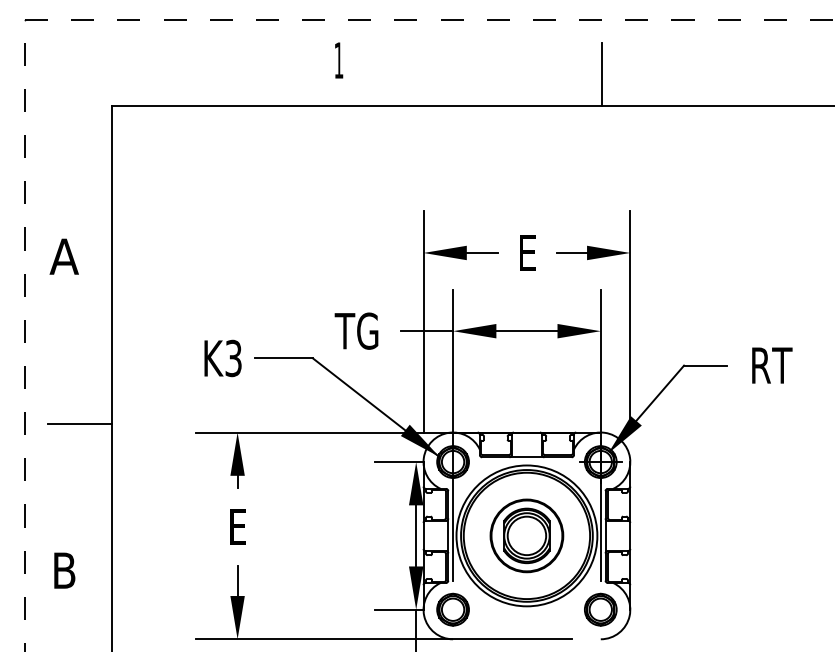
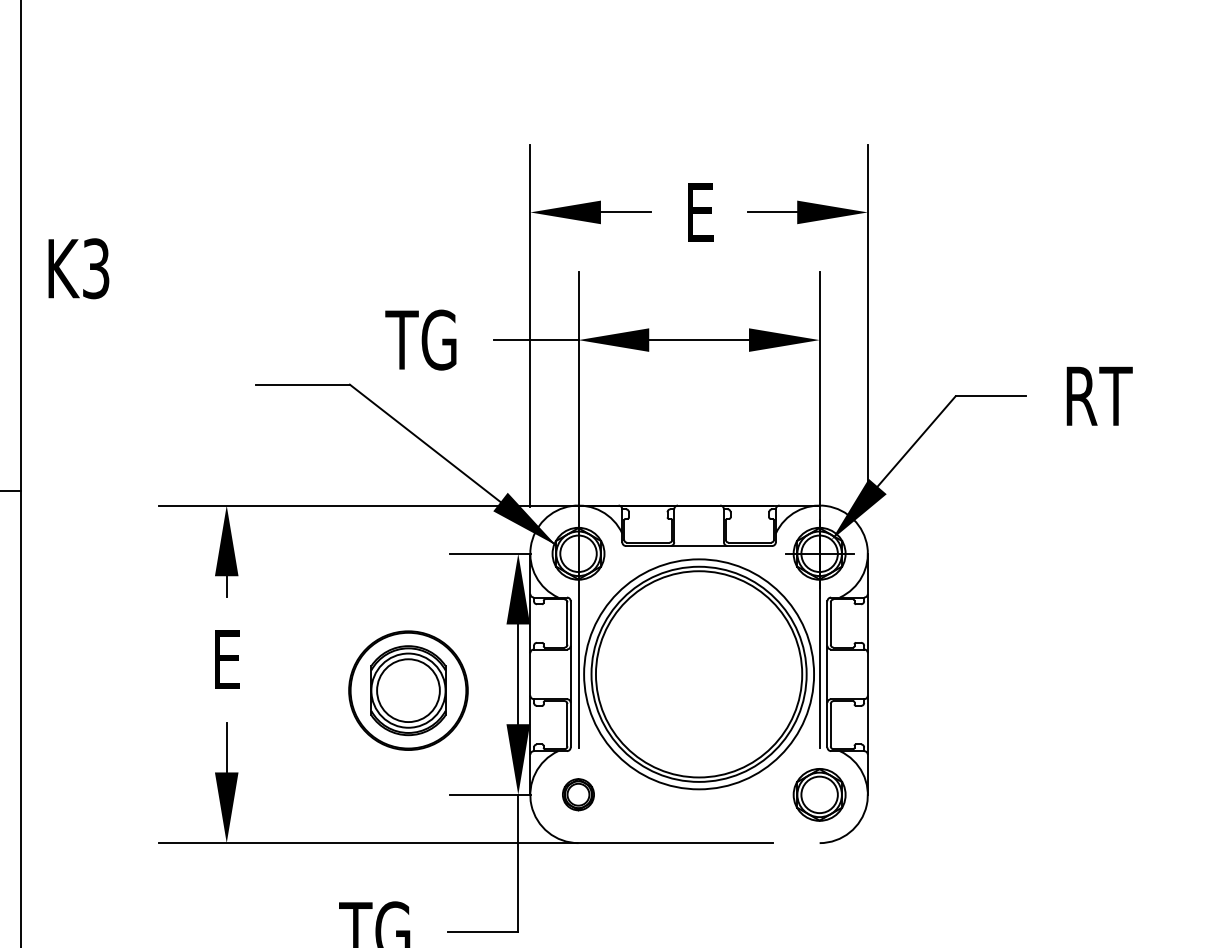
text: (222, 358) -> (77, 268), moved
part: (526, 535) -> (407, 689), moved
part: (452, 609) -> (577, 794), size x0.6

